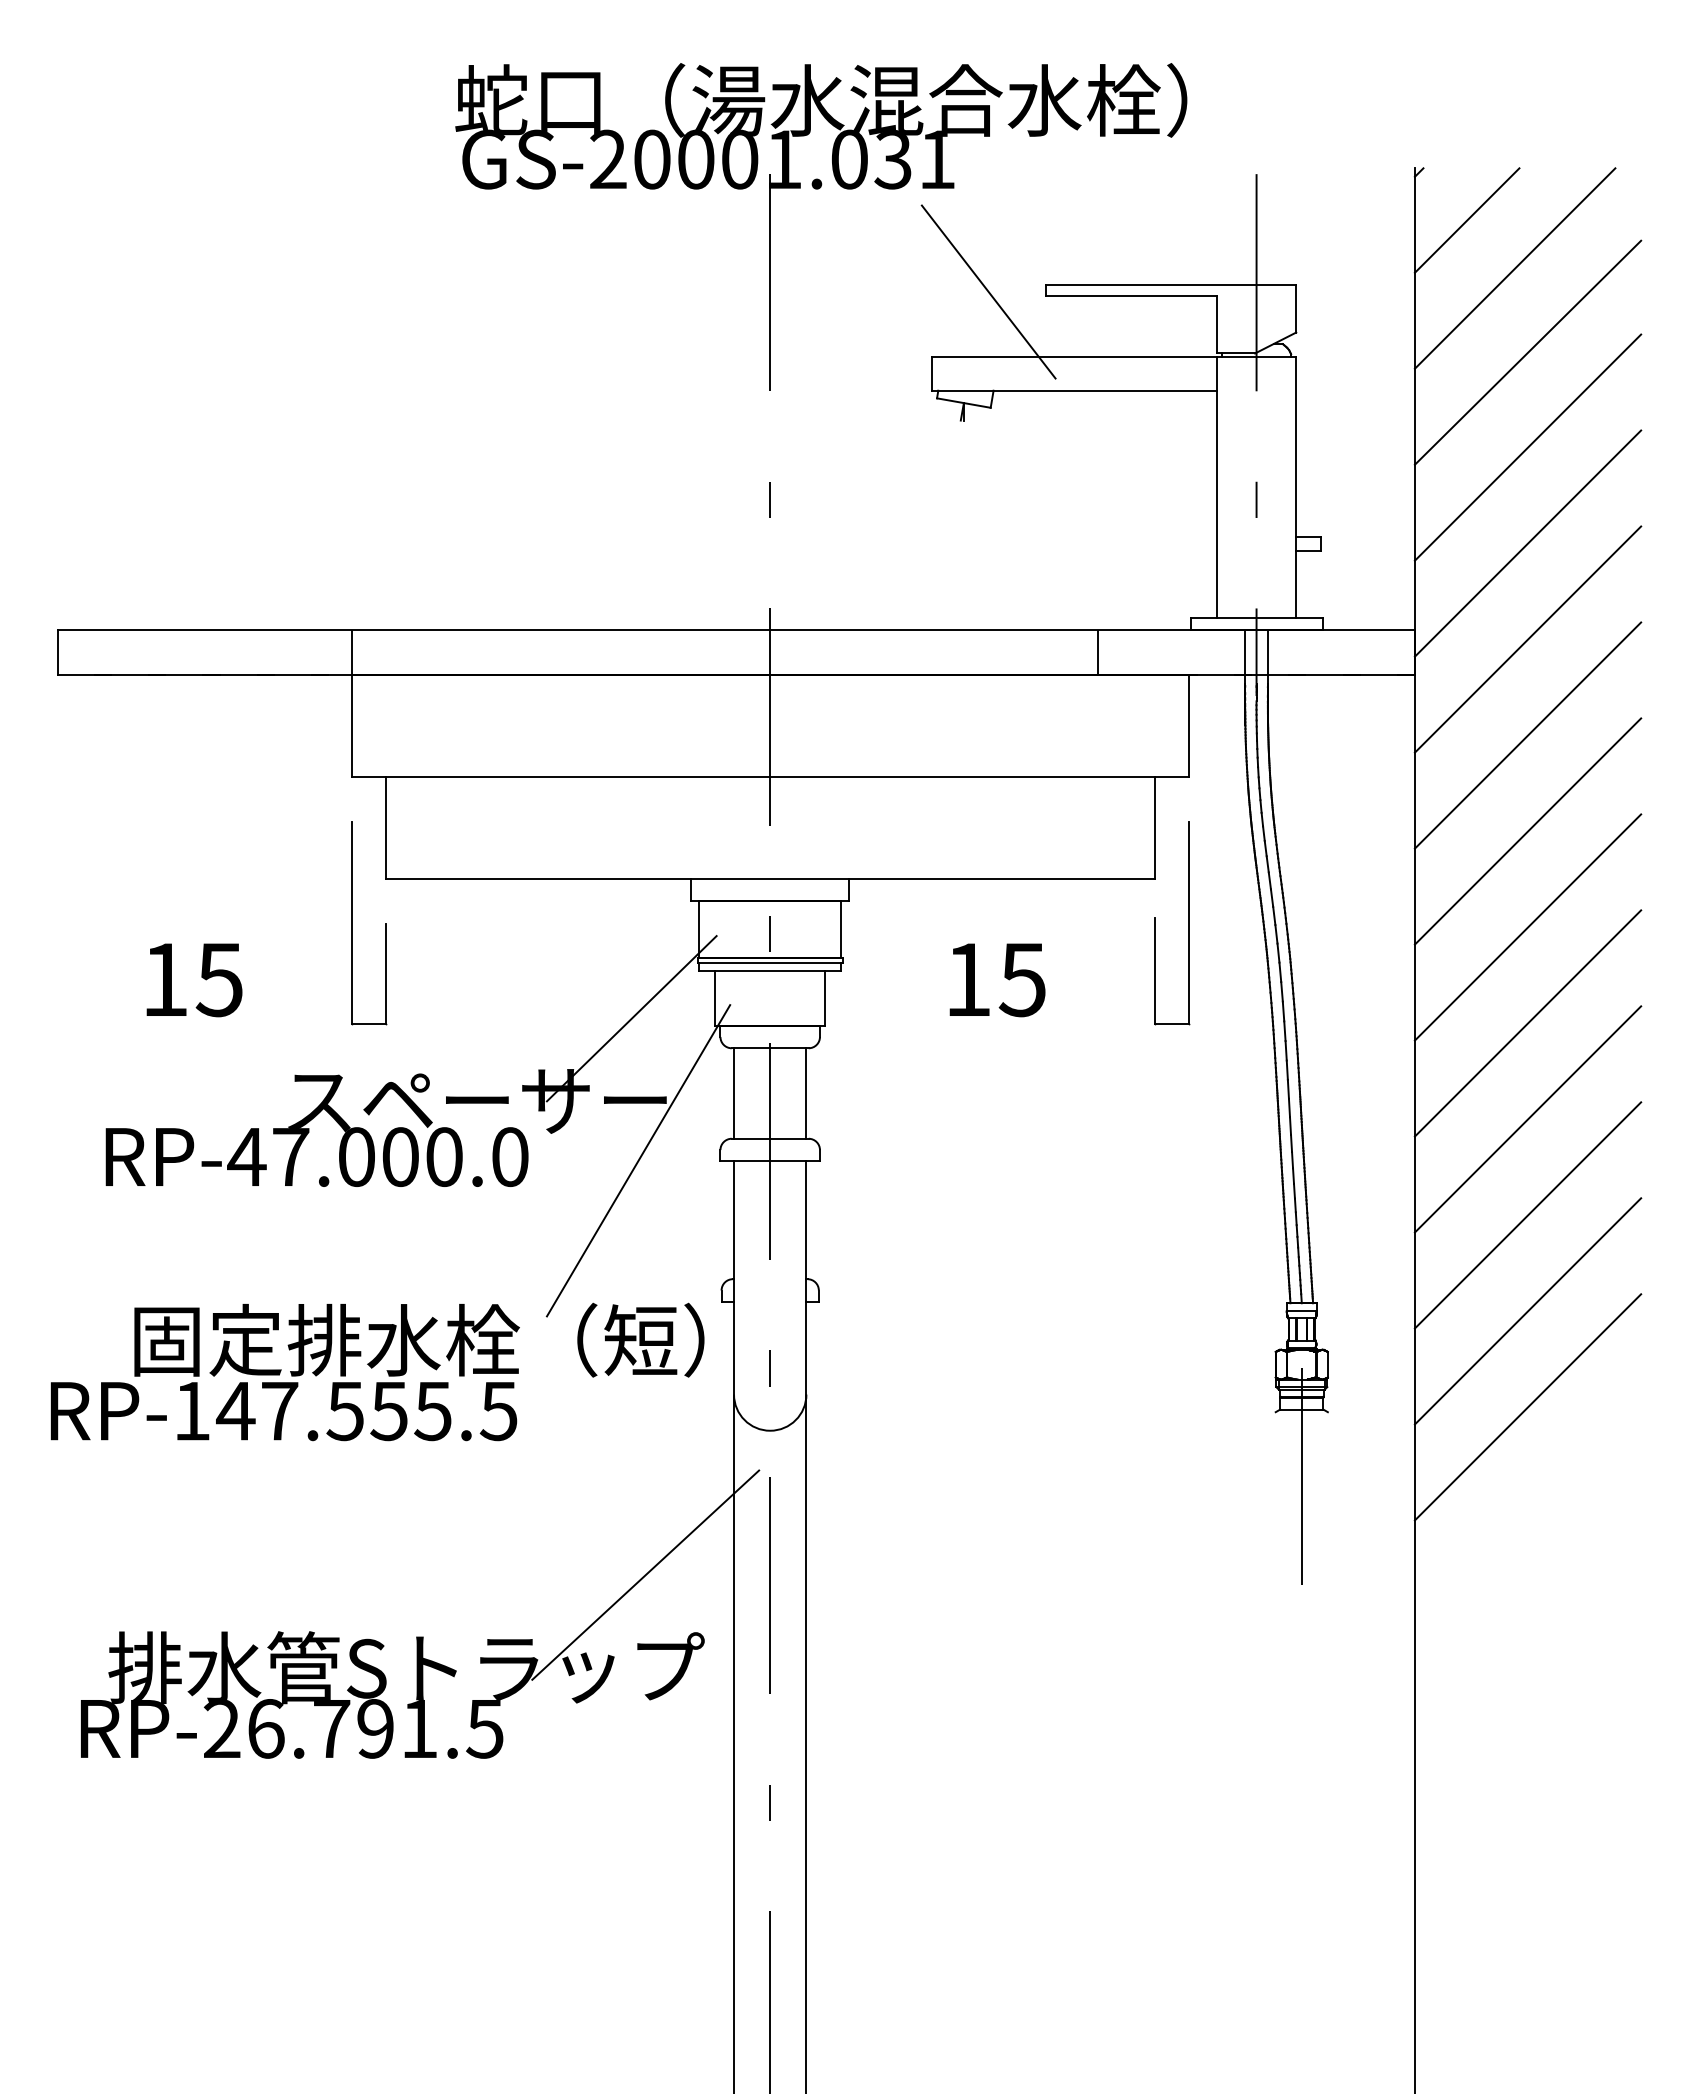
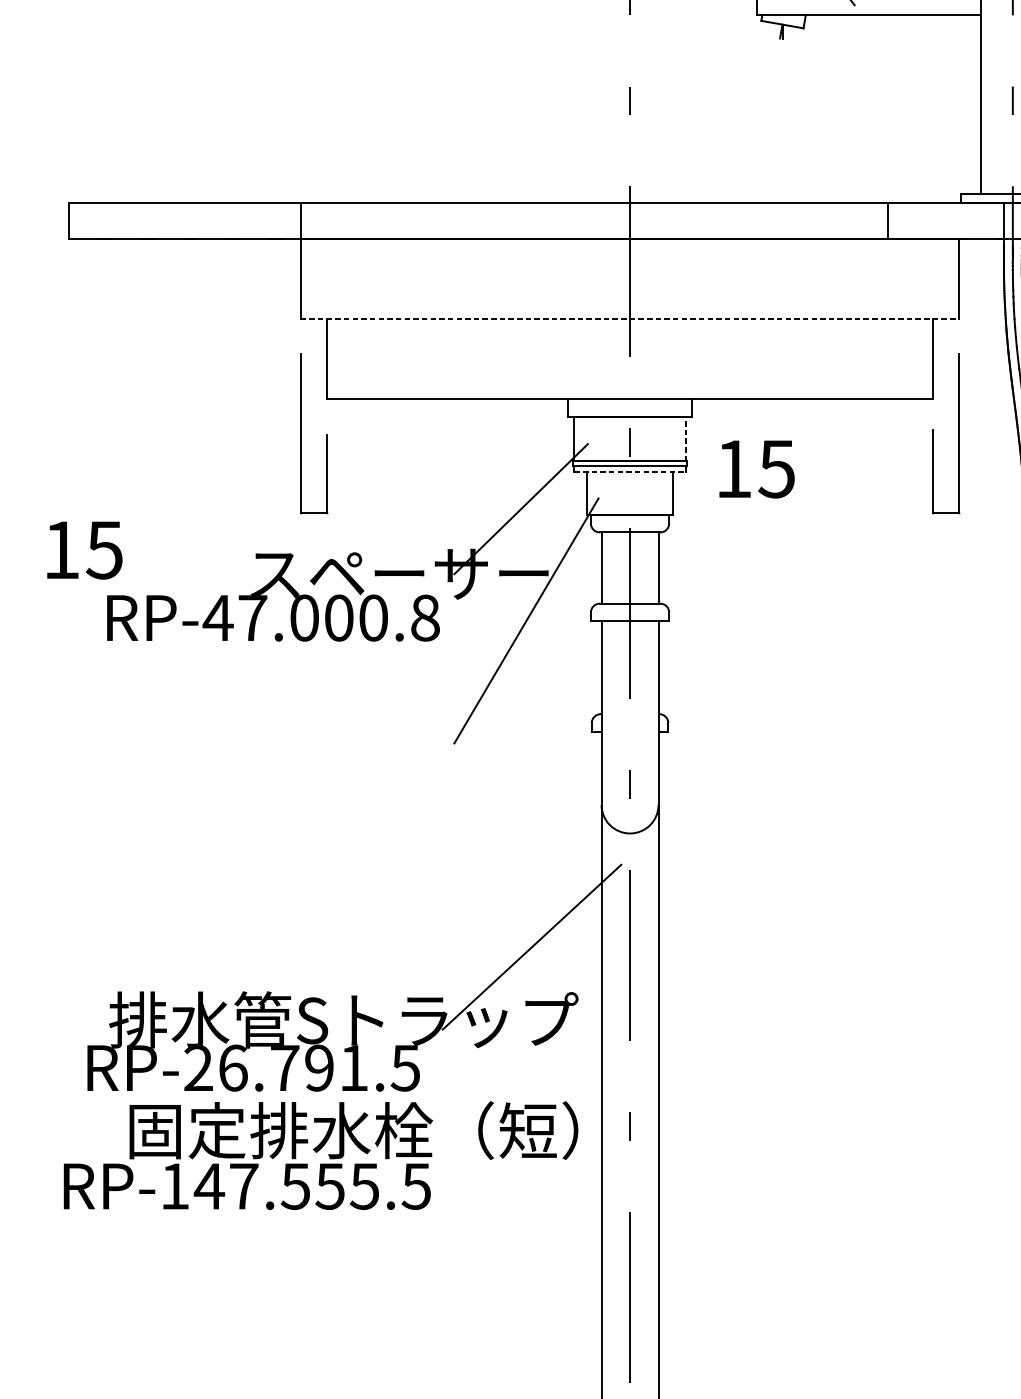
line: (770, 776) -> (630, 318), solid -> dashed
line: (841, 929) -> (686, 438), solid -> dashed
line: (770, 971) -> (630, 472), solid -> dashed
text: (194, 980) -> (84, 550), moved
text: (997, 980) -> (756, 469), moved
text: (510, 1156) -> (425, 617), RP-47.000.0 -> RP-47.000.8
text: (377, 1371) -> (320, 1155), moved

